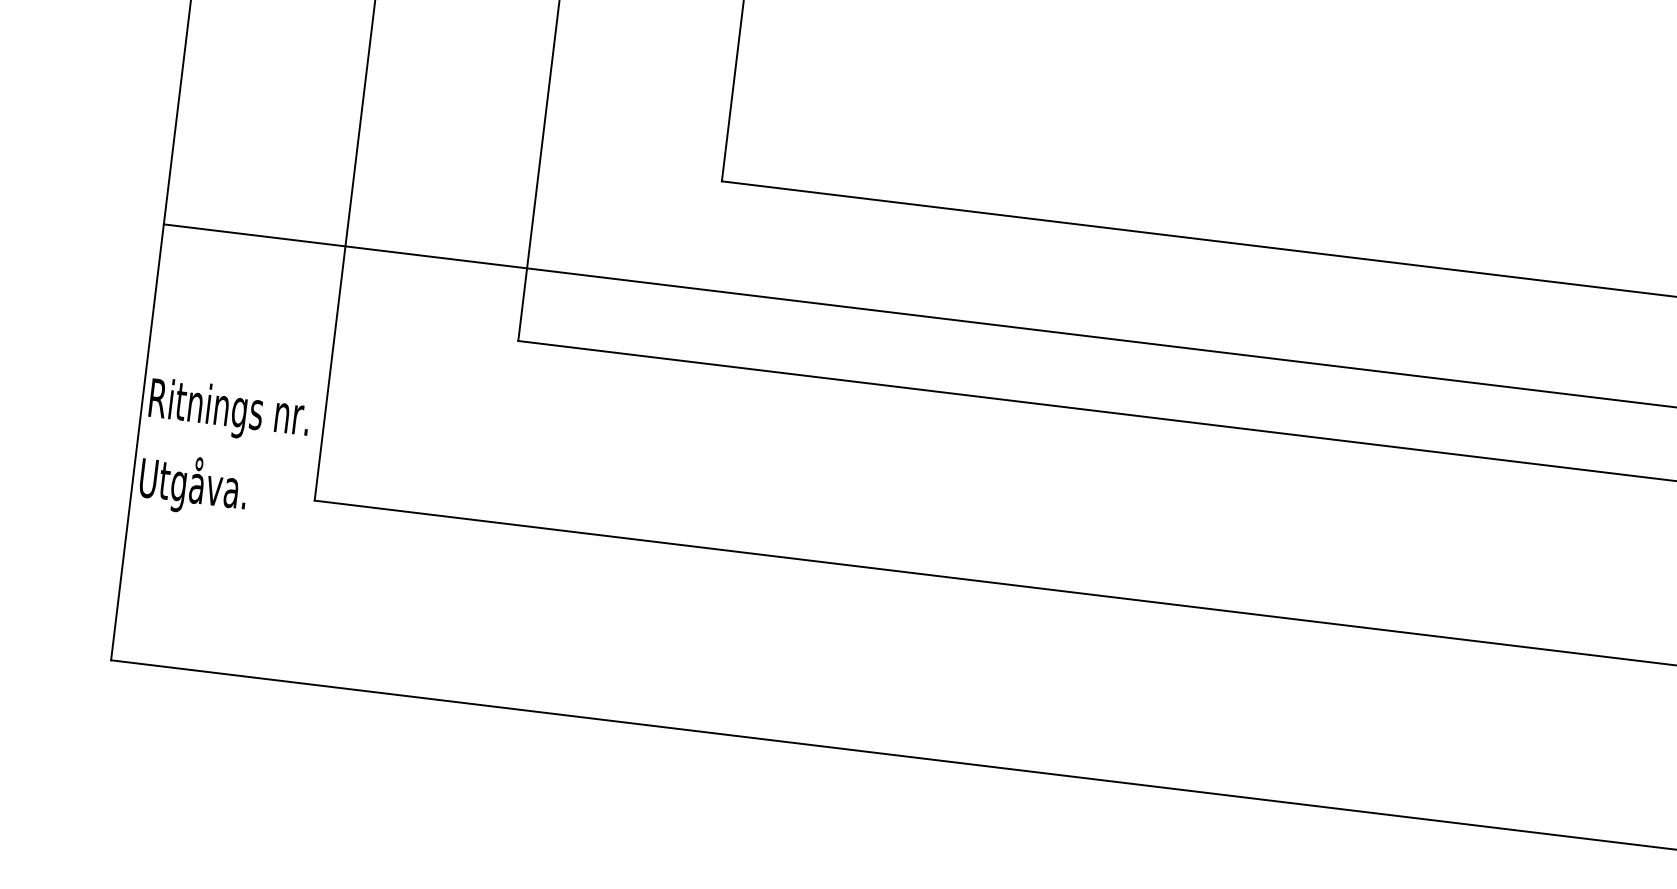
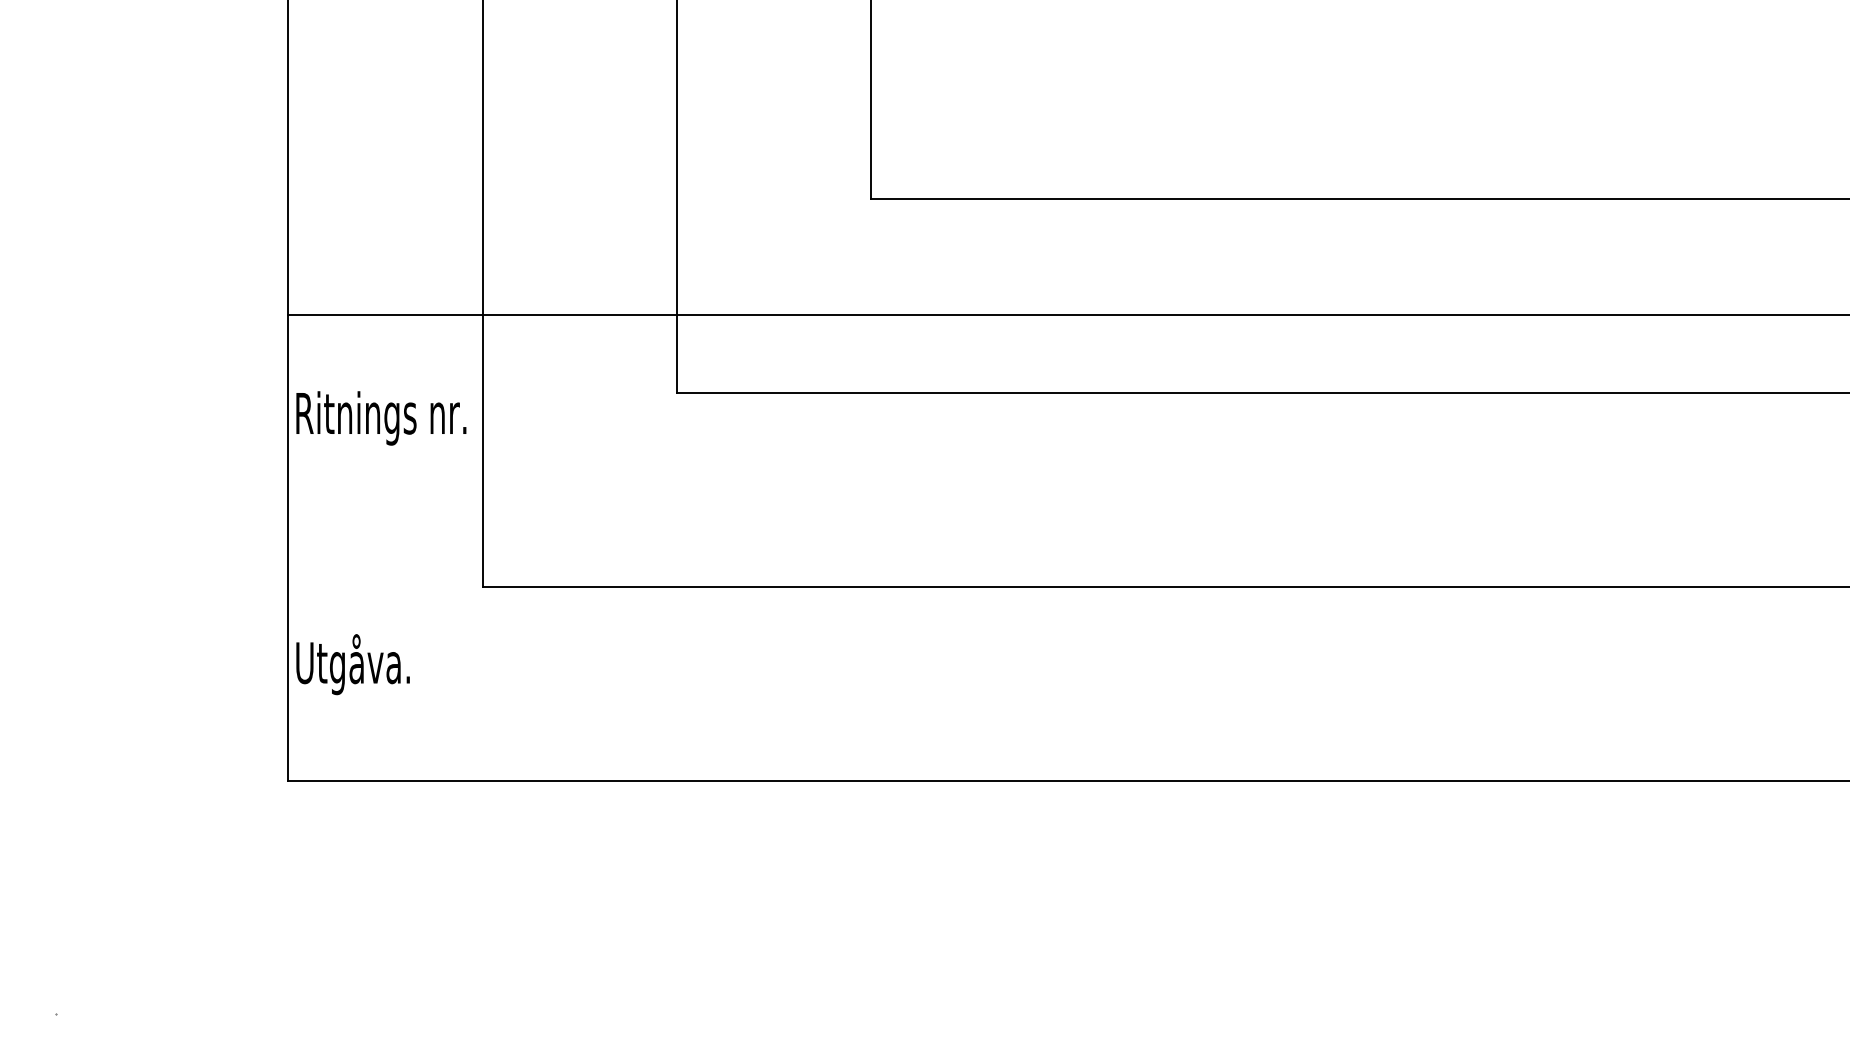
text: (229, 411) -> (381, 418), moved
text: (193, 485) -> (352, 664), moved

